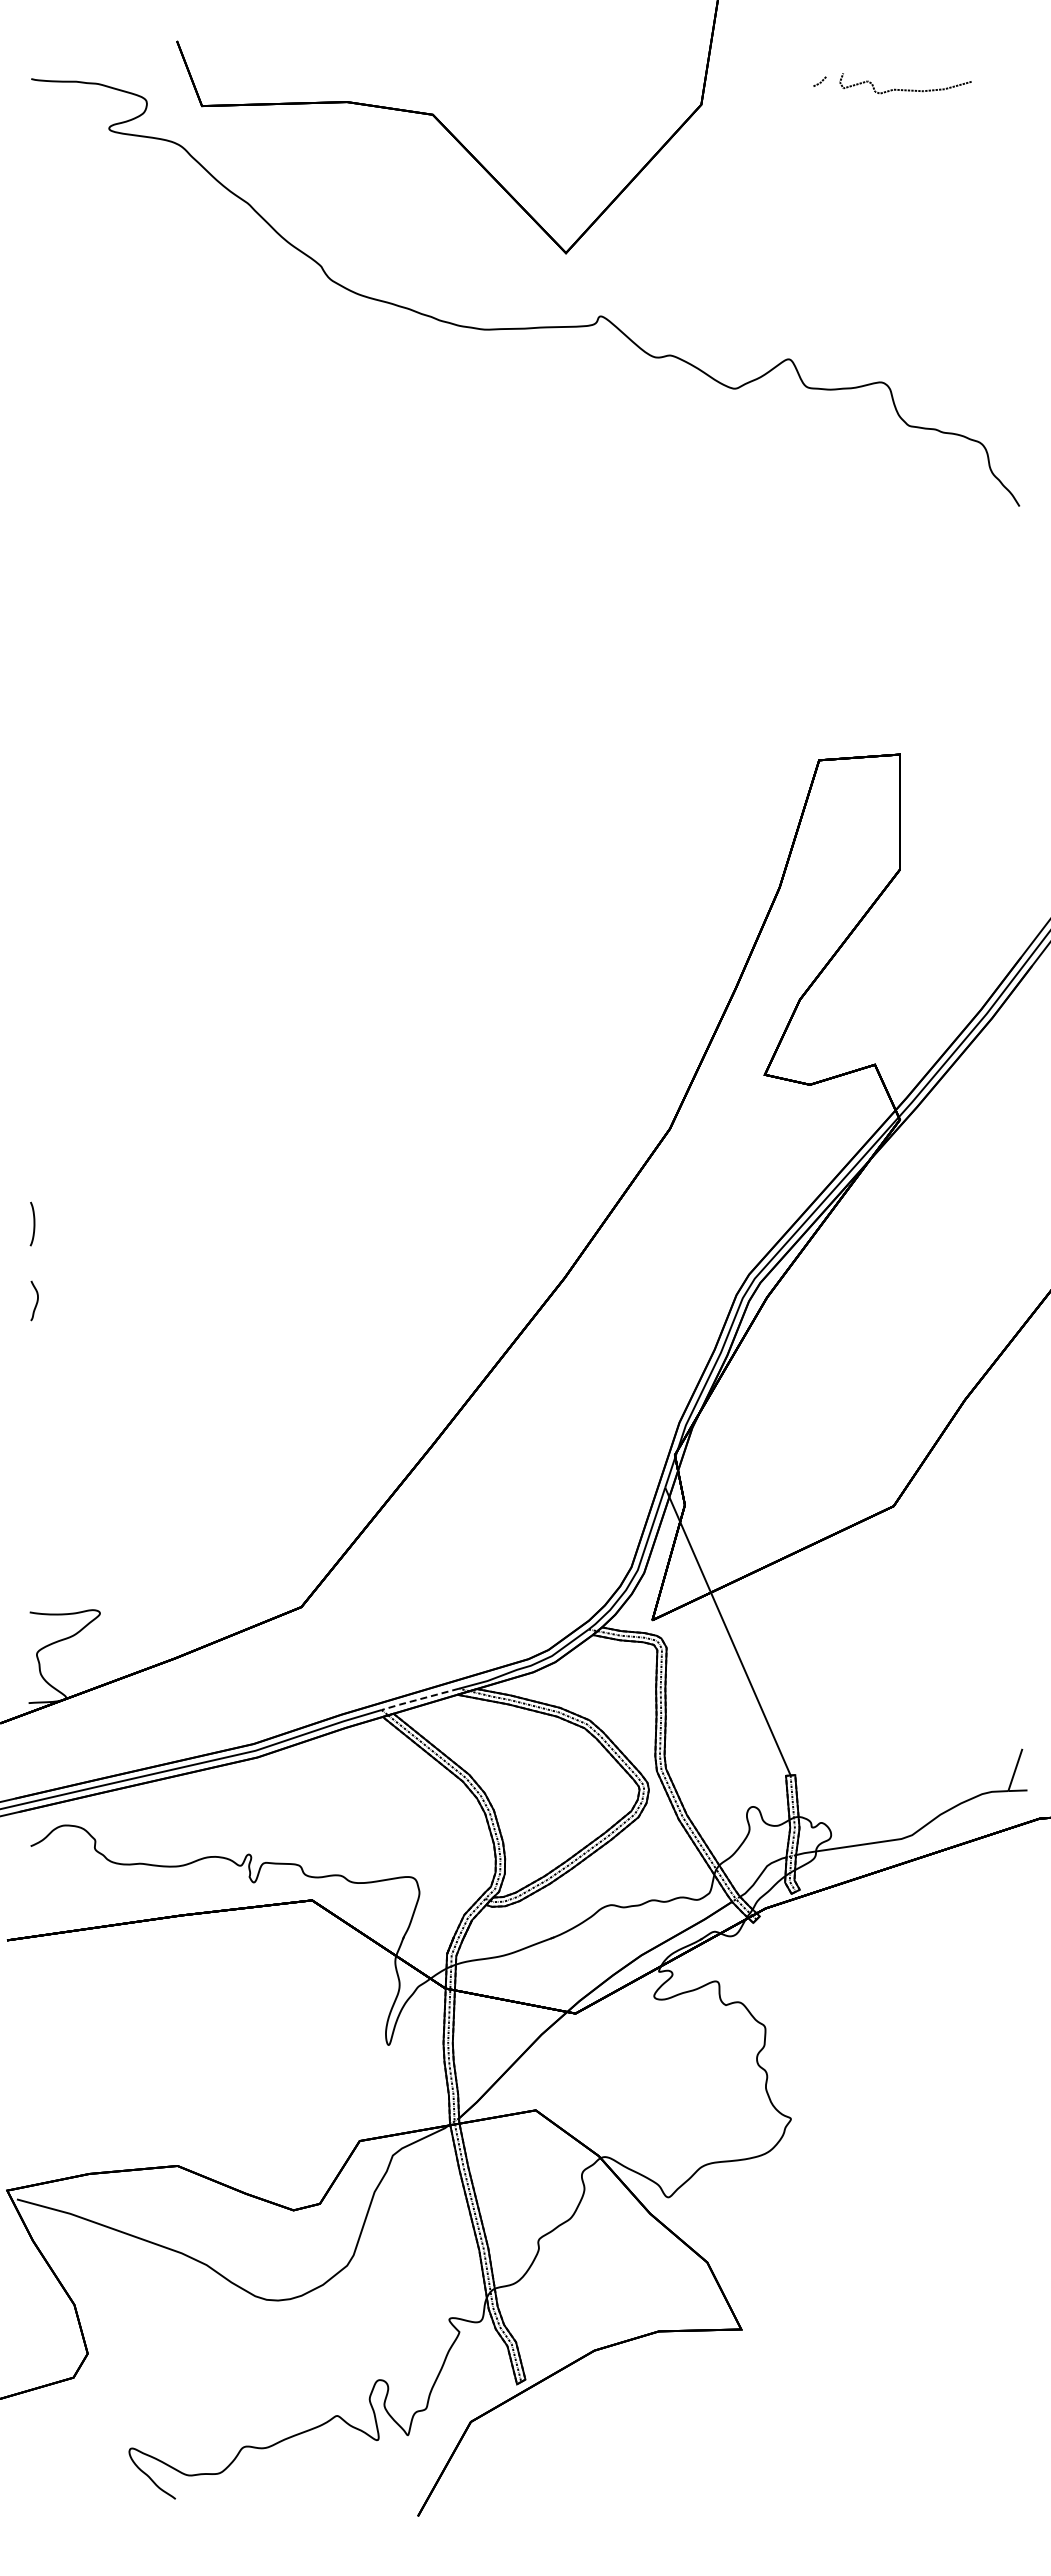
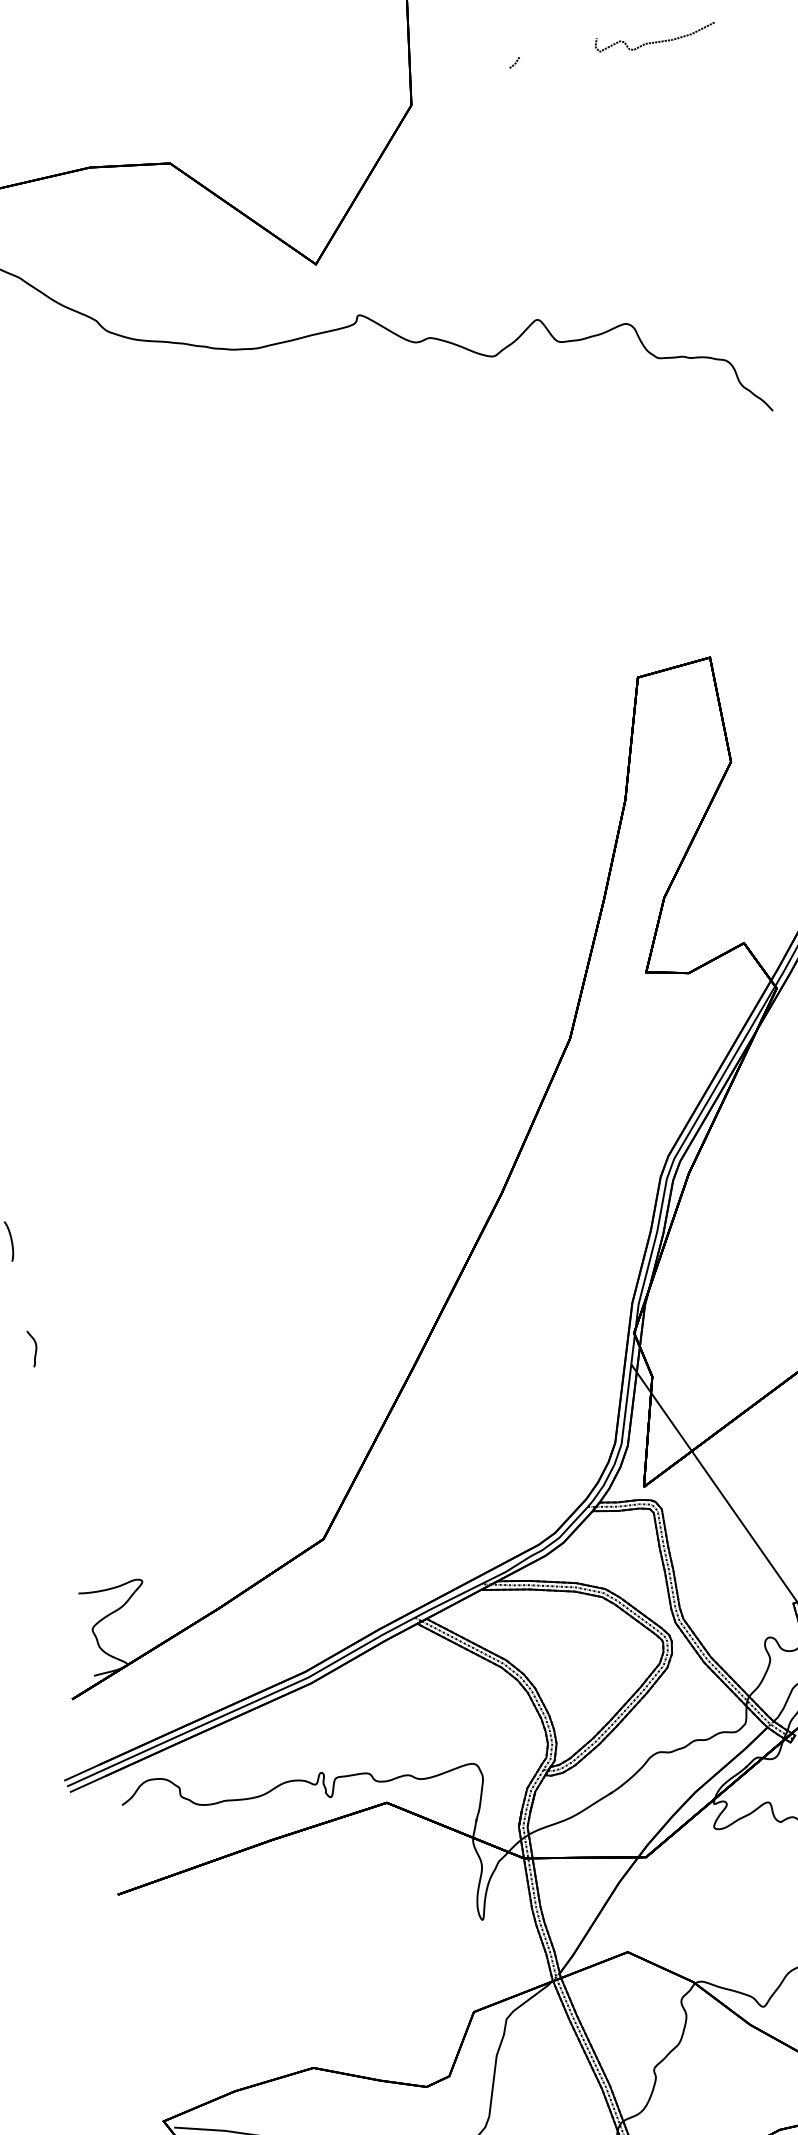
curve: (905, 89) -> (656, 41), moved
curve: (36, 1300) -> (35, 1347), moved
line: (419, 1699) -> (447, 1601), dashed -> solid

